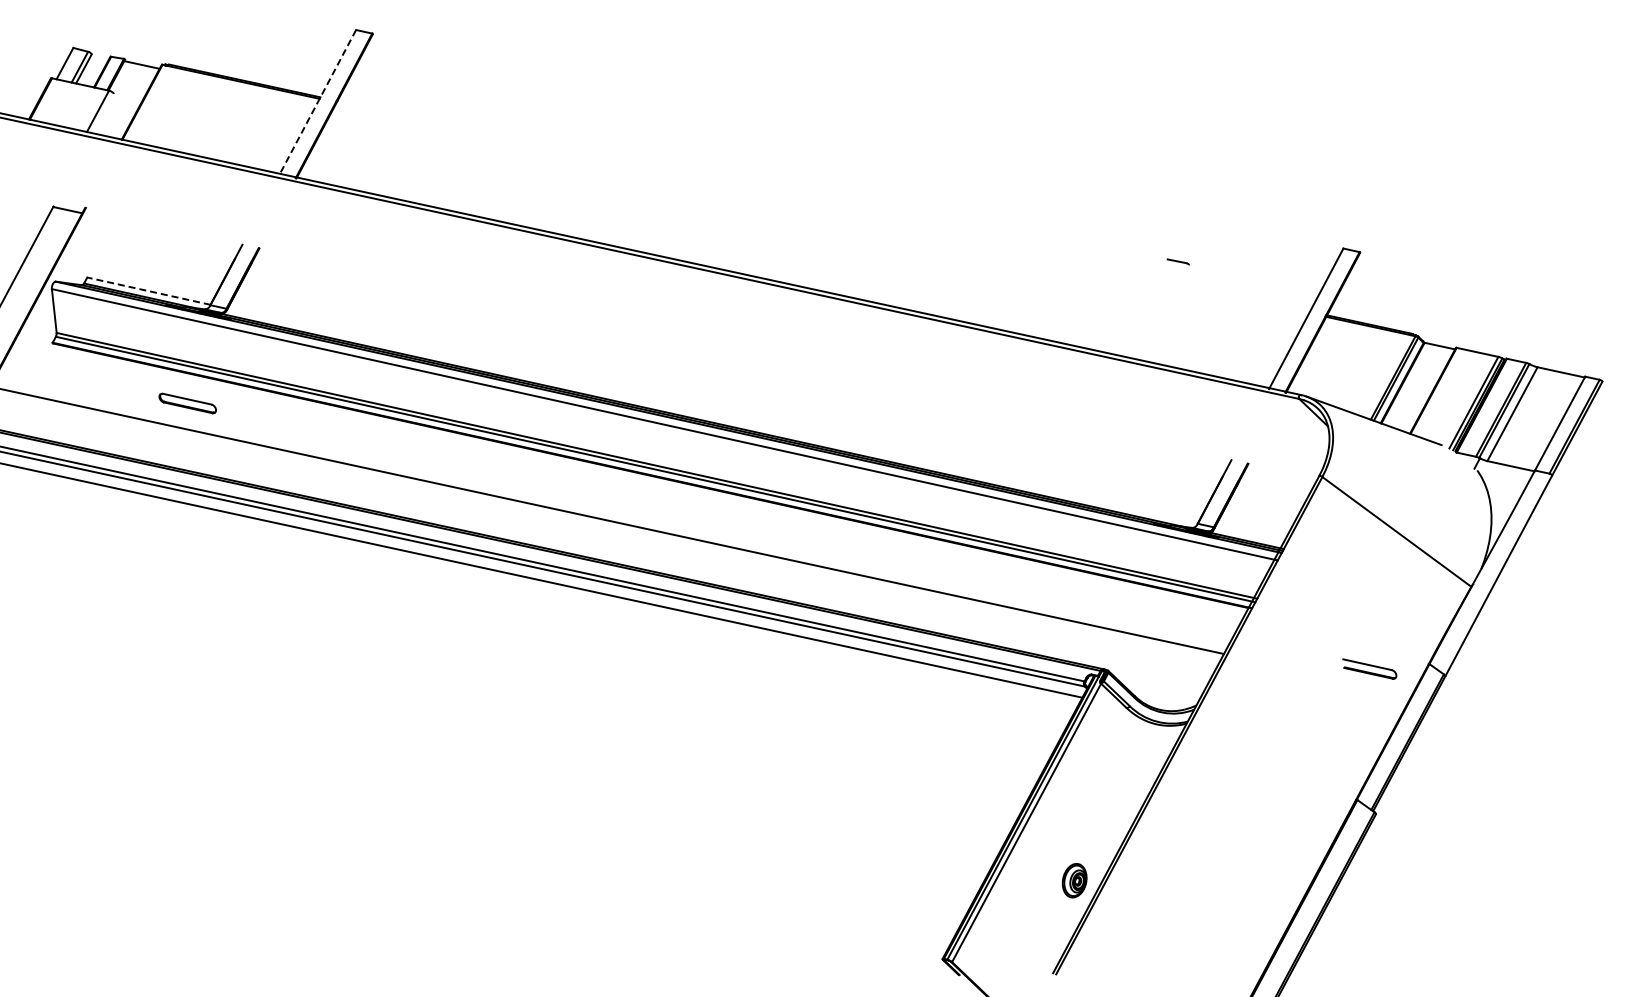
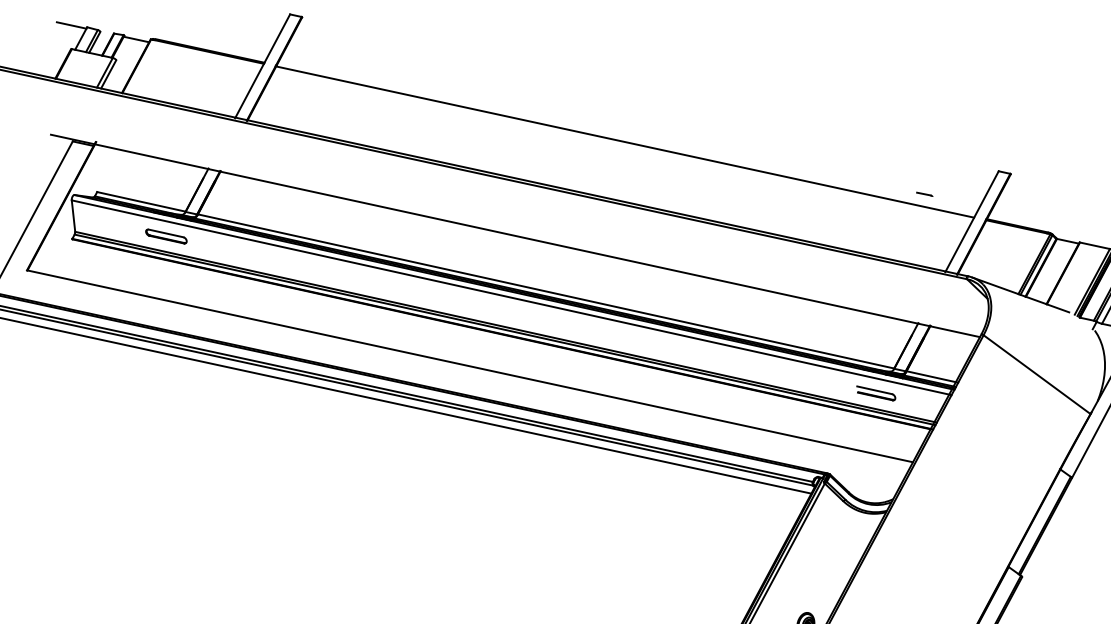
line: (51, 44) -> (71, 24), added
line: (317, 102) -> (262, 66), dashed -> solid
line: (102, 113) -> (108, 74), added
line: (822, 207) -> (624, 141), added
line: (1177, 261) -> (924, 194), moved
line: (148, 291) -> (141, 202), dashed -> solid
line: (669, 338) -> (515, 235), added
part: (187, 403) -> (166, 236), moved
line: (712, 415) -> (545, 291), added
line: (1250, 535) -> (932, 377), added
part: (1369, 668) -> (876, 392), moved

